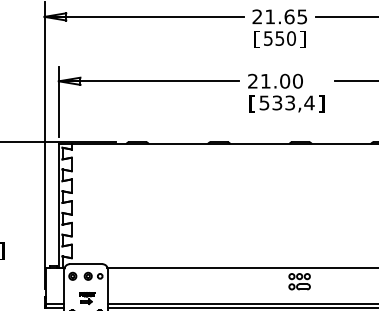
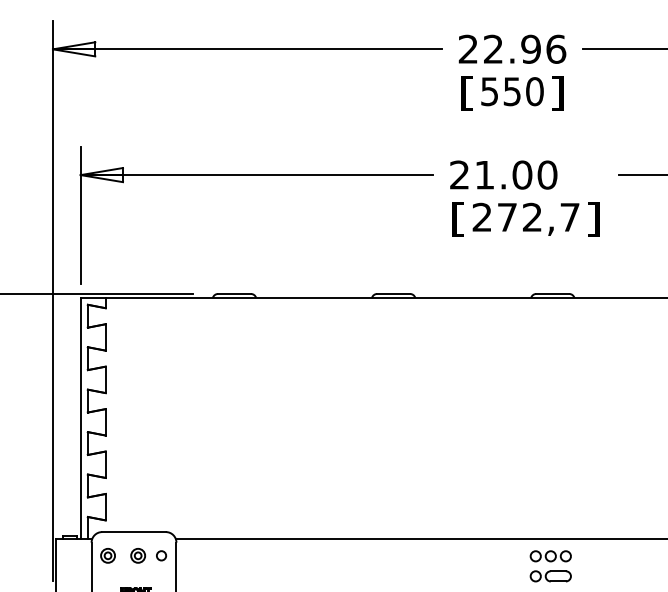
text: (286, 16) -> (525, 48), 21.65 -> 22.96
text: (286, 102) -> (525, 216), 533,4 -> 272,7

